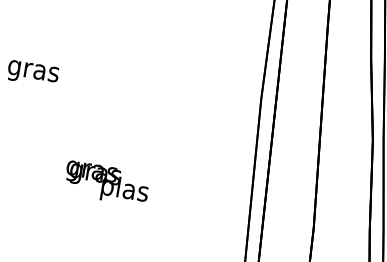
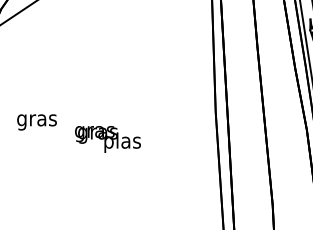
text: (106, 183) -> (107, 139), moved

